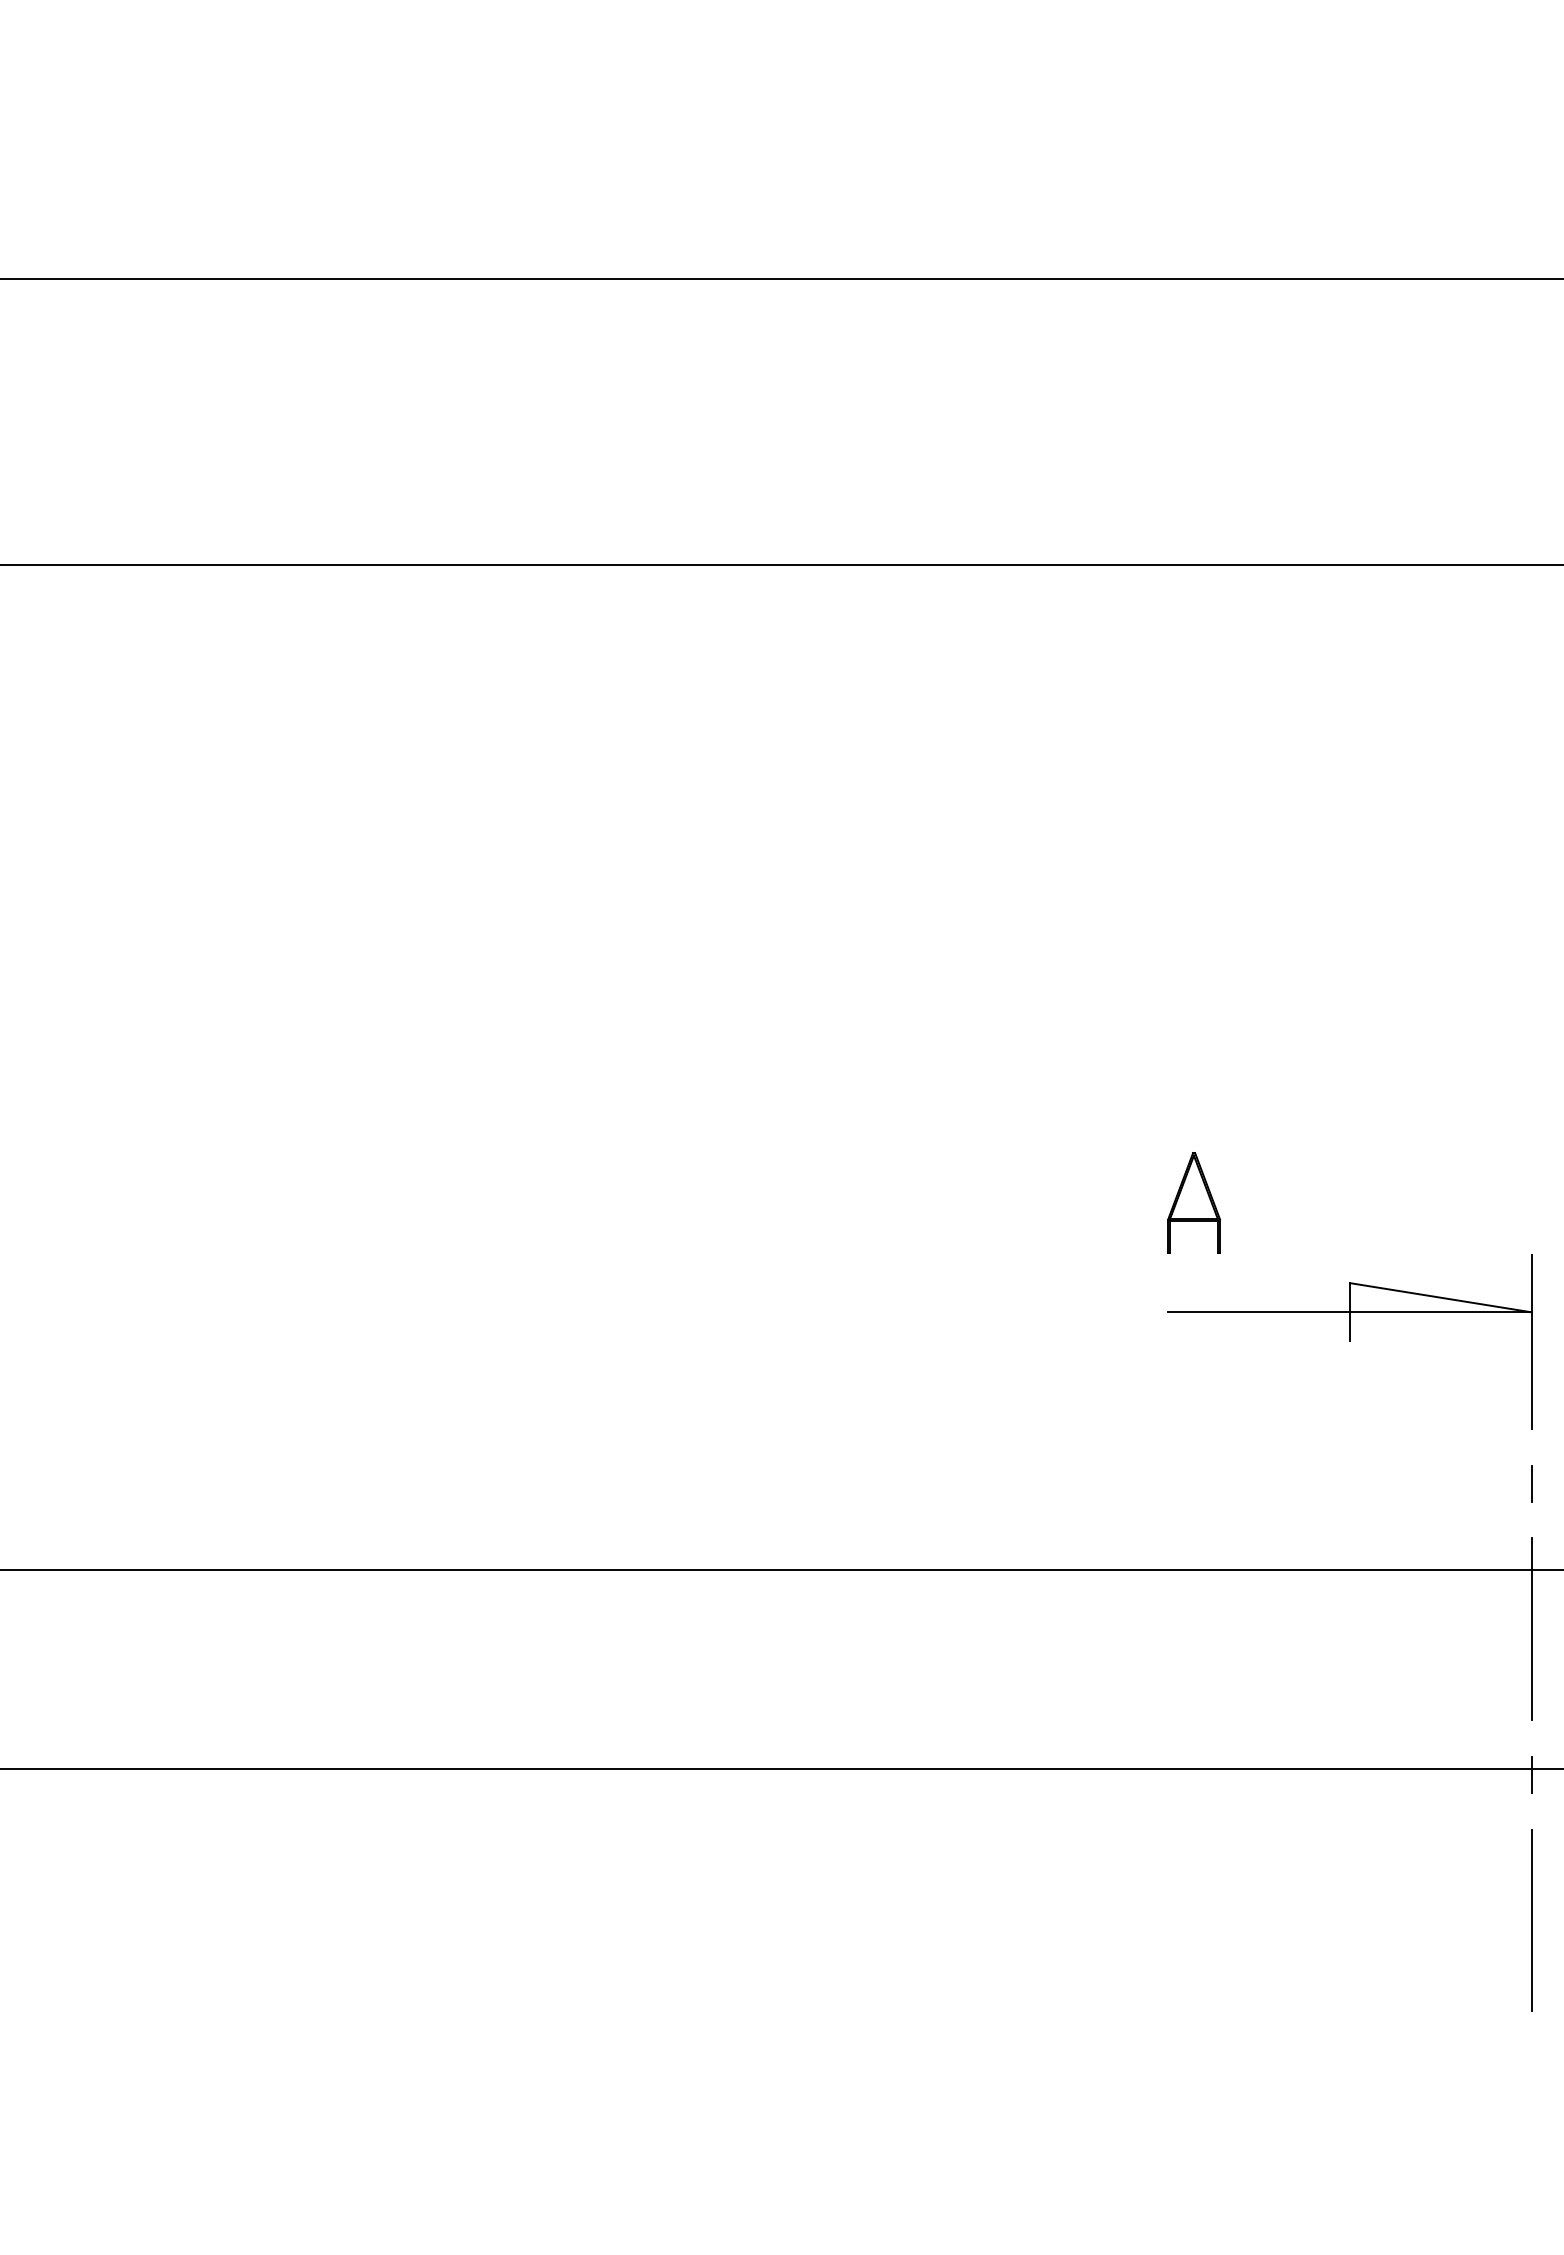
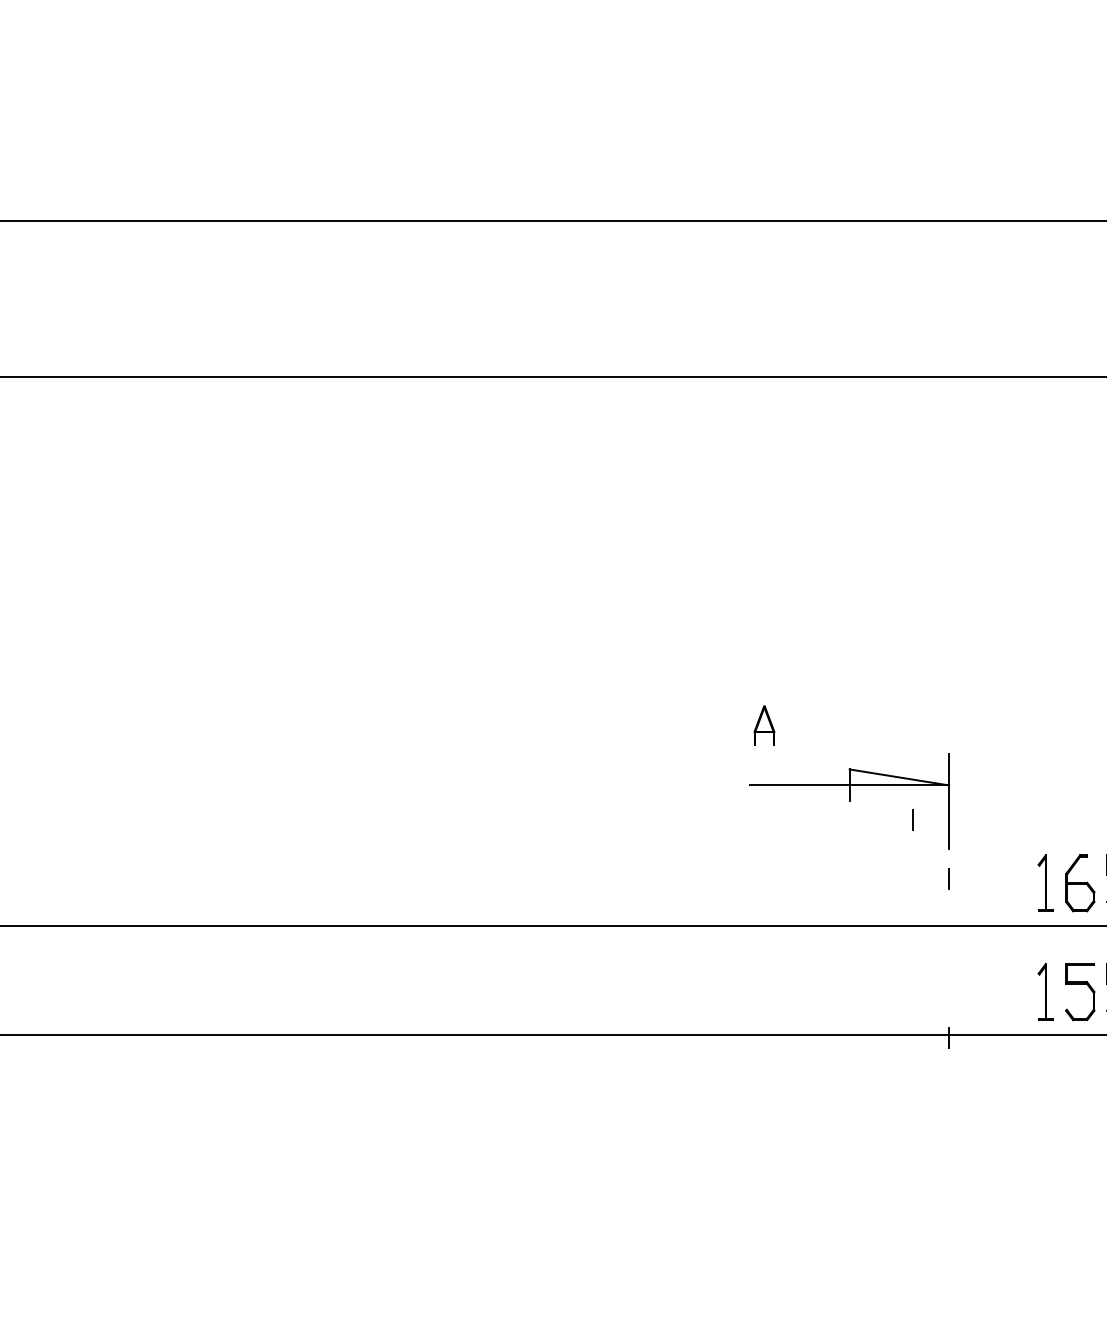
part: (1194, 1202) -> (764, 725), size x0.7
line: (1464, 1374) -> (912, 819), added
line: (1532, 1629) -> (949, 958), removed
line: (1532, 1920) -> (949, 1117), removed

